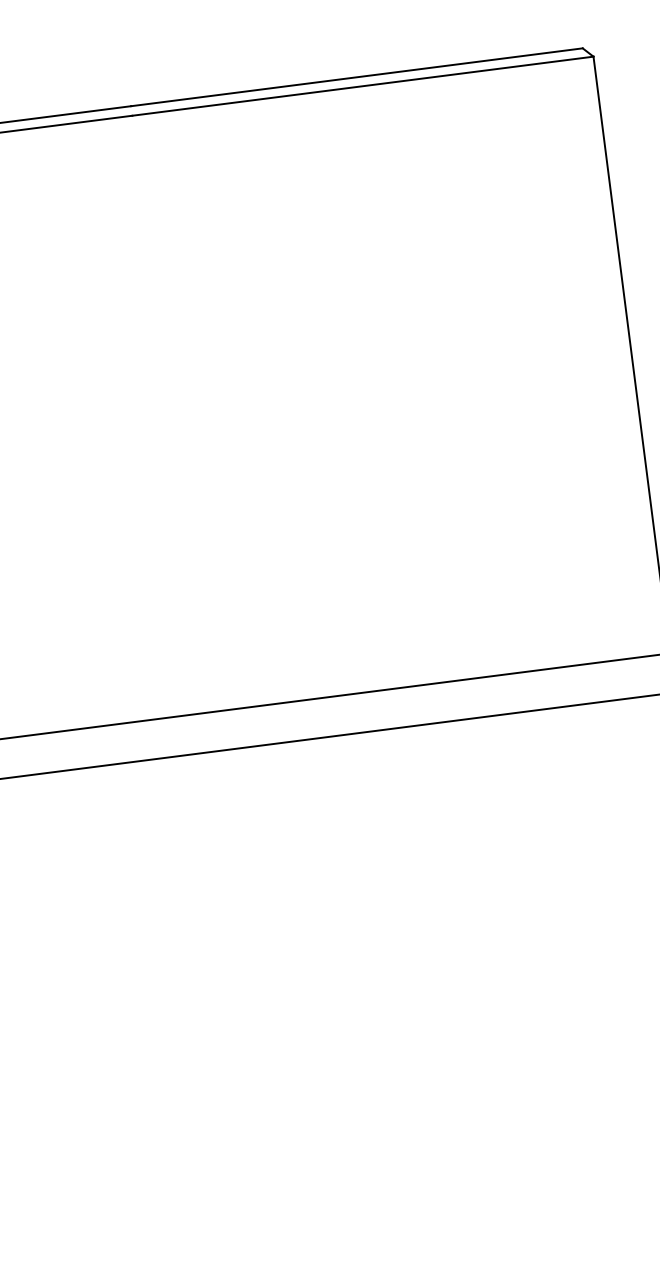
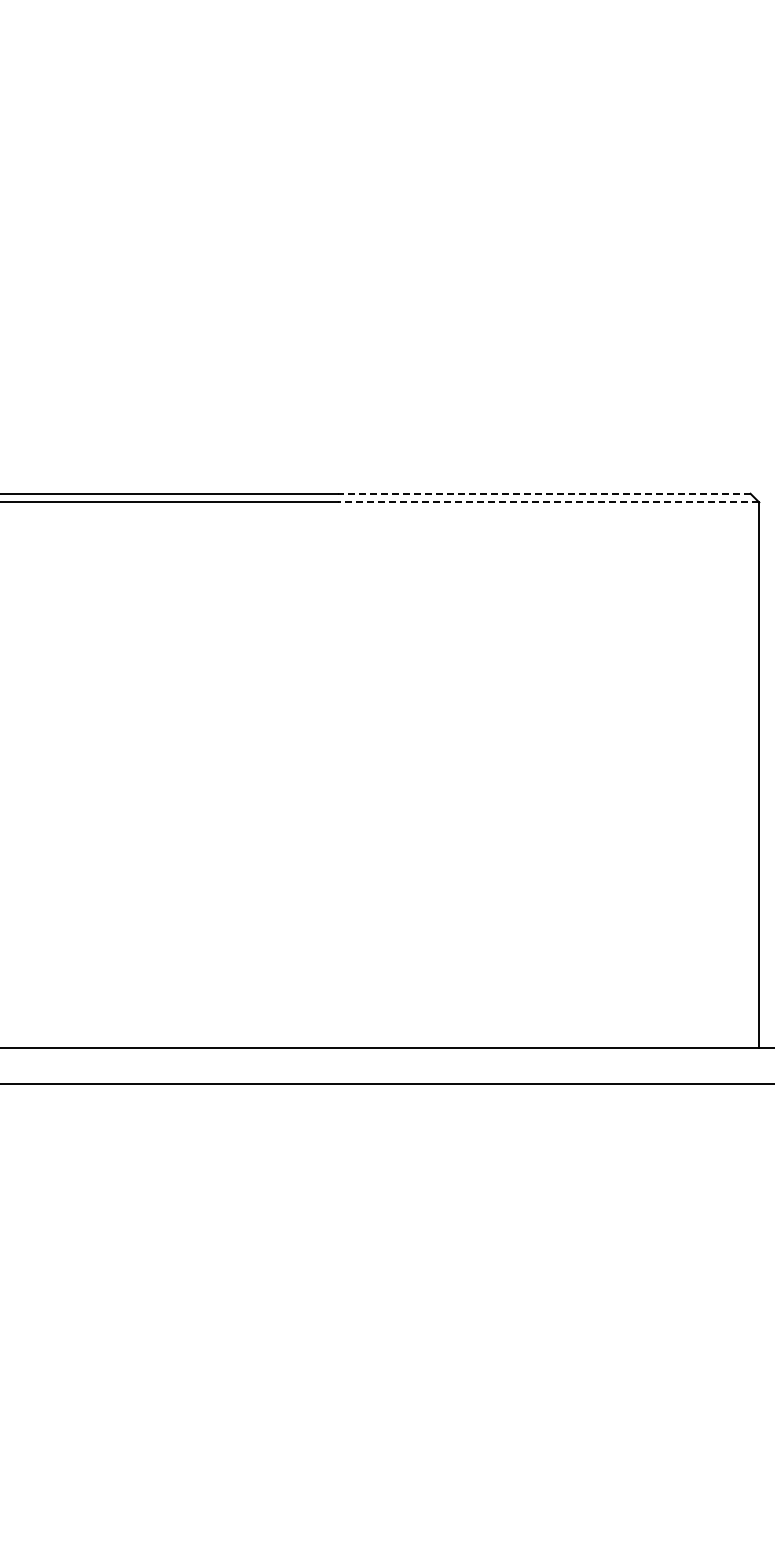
line: (357, 76) -> (544, 493), solid -> dashed
line: (363, 86) -> (548, 502), solid -> dashed

